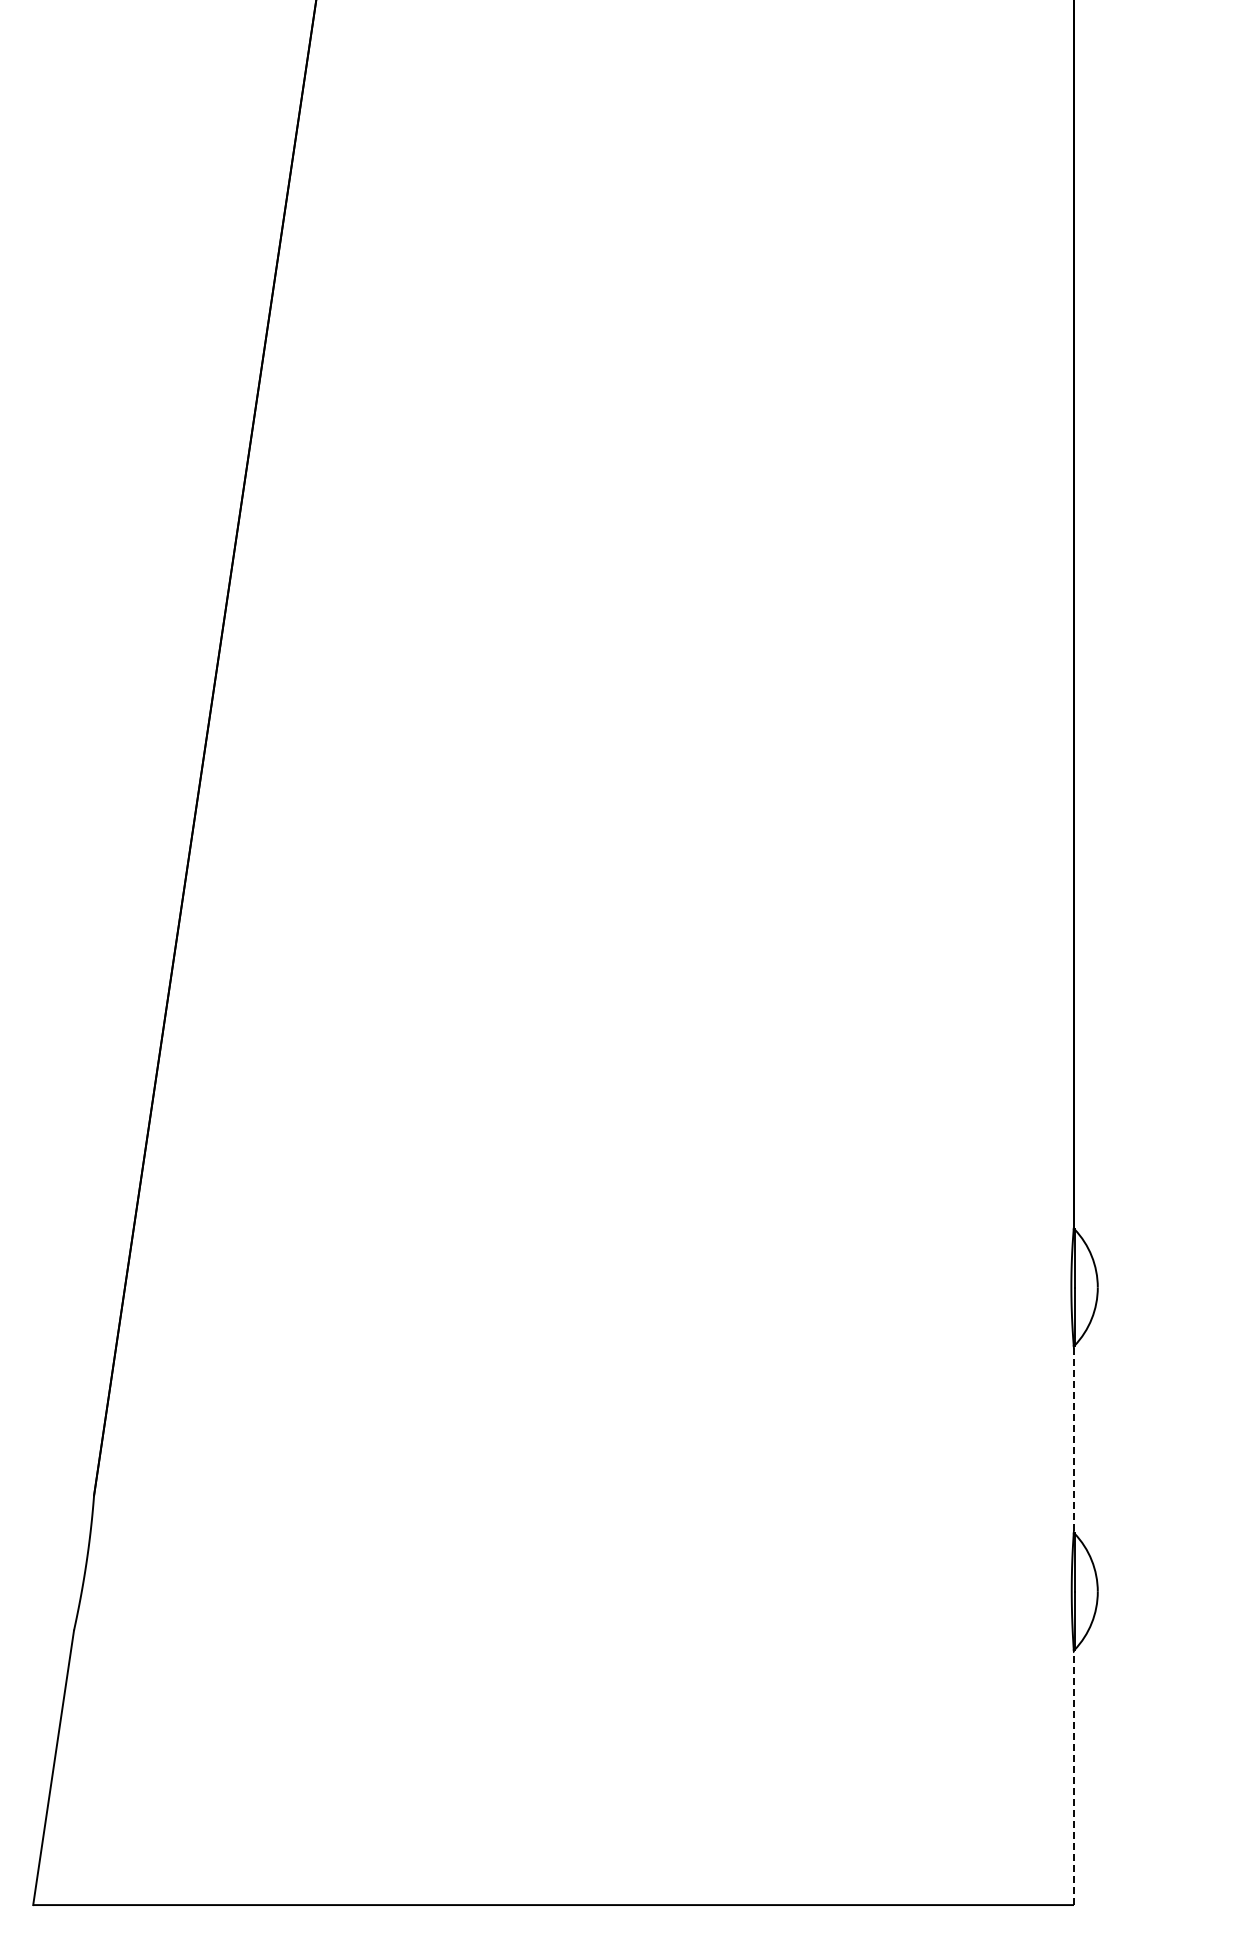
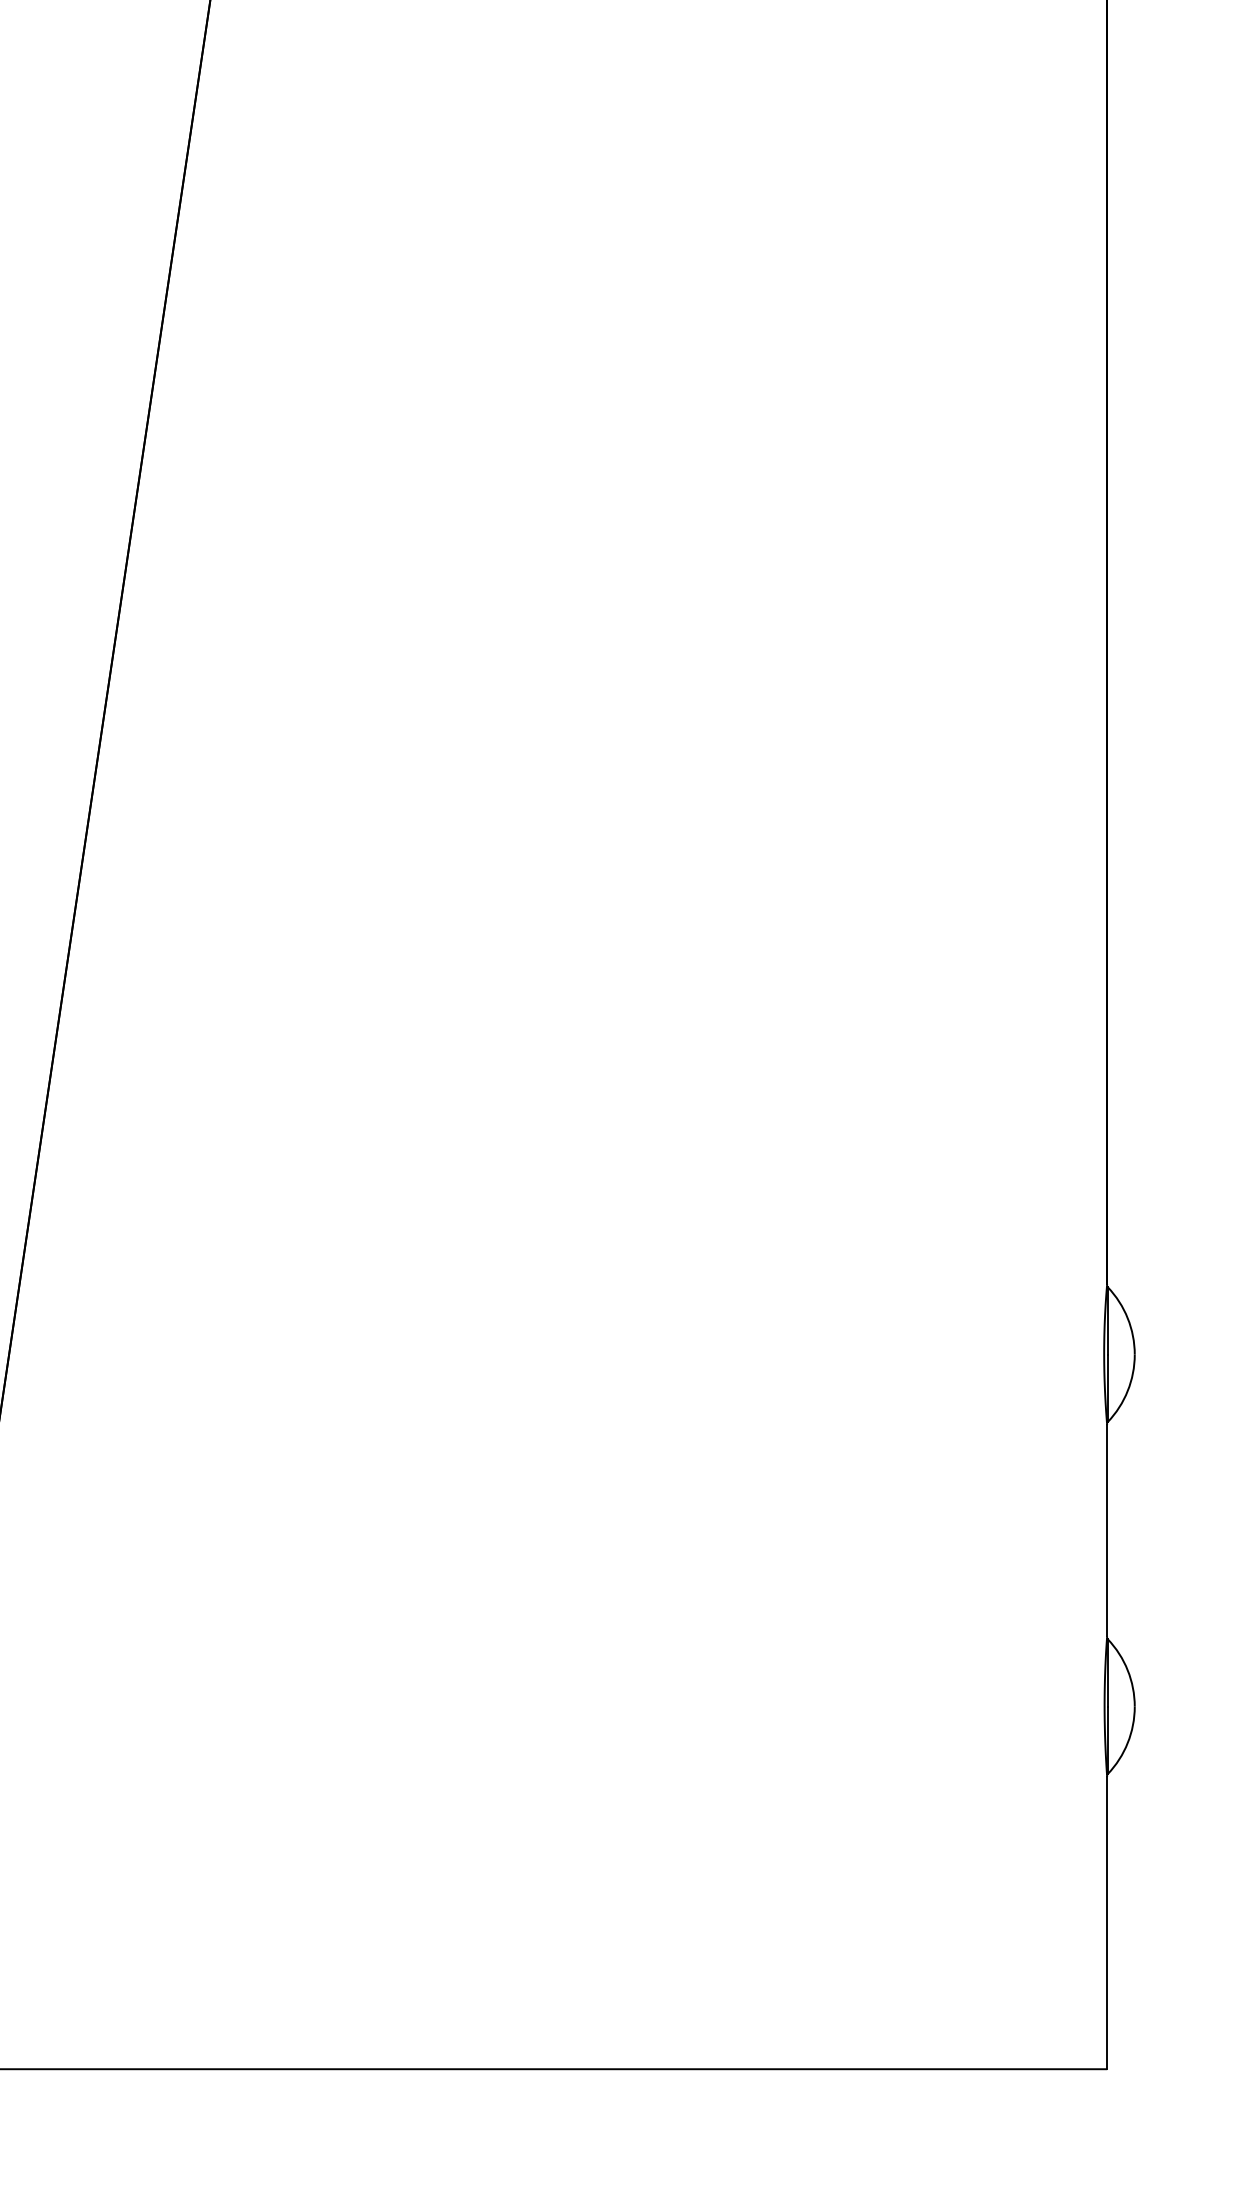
line: (1073, 1439) -> (1106, 1530), dashed -> solid
line: (1073, 1778) -> (1106, 1922), dashed -> solid

